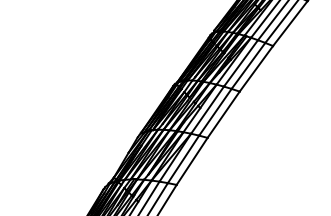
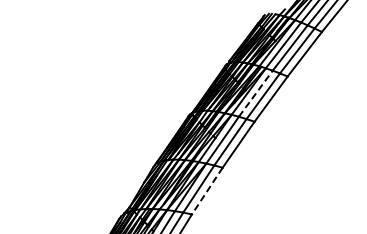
line: (240, 63) -> (255, 93), solid -> dashed
line: (192, 161) -> (207, 191), solid -> dashed

